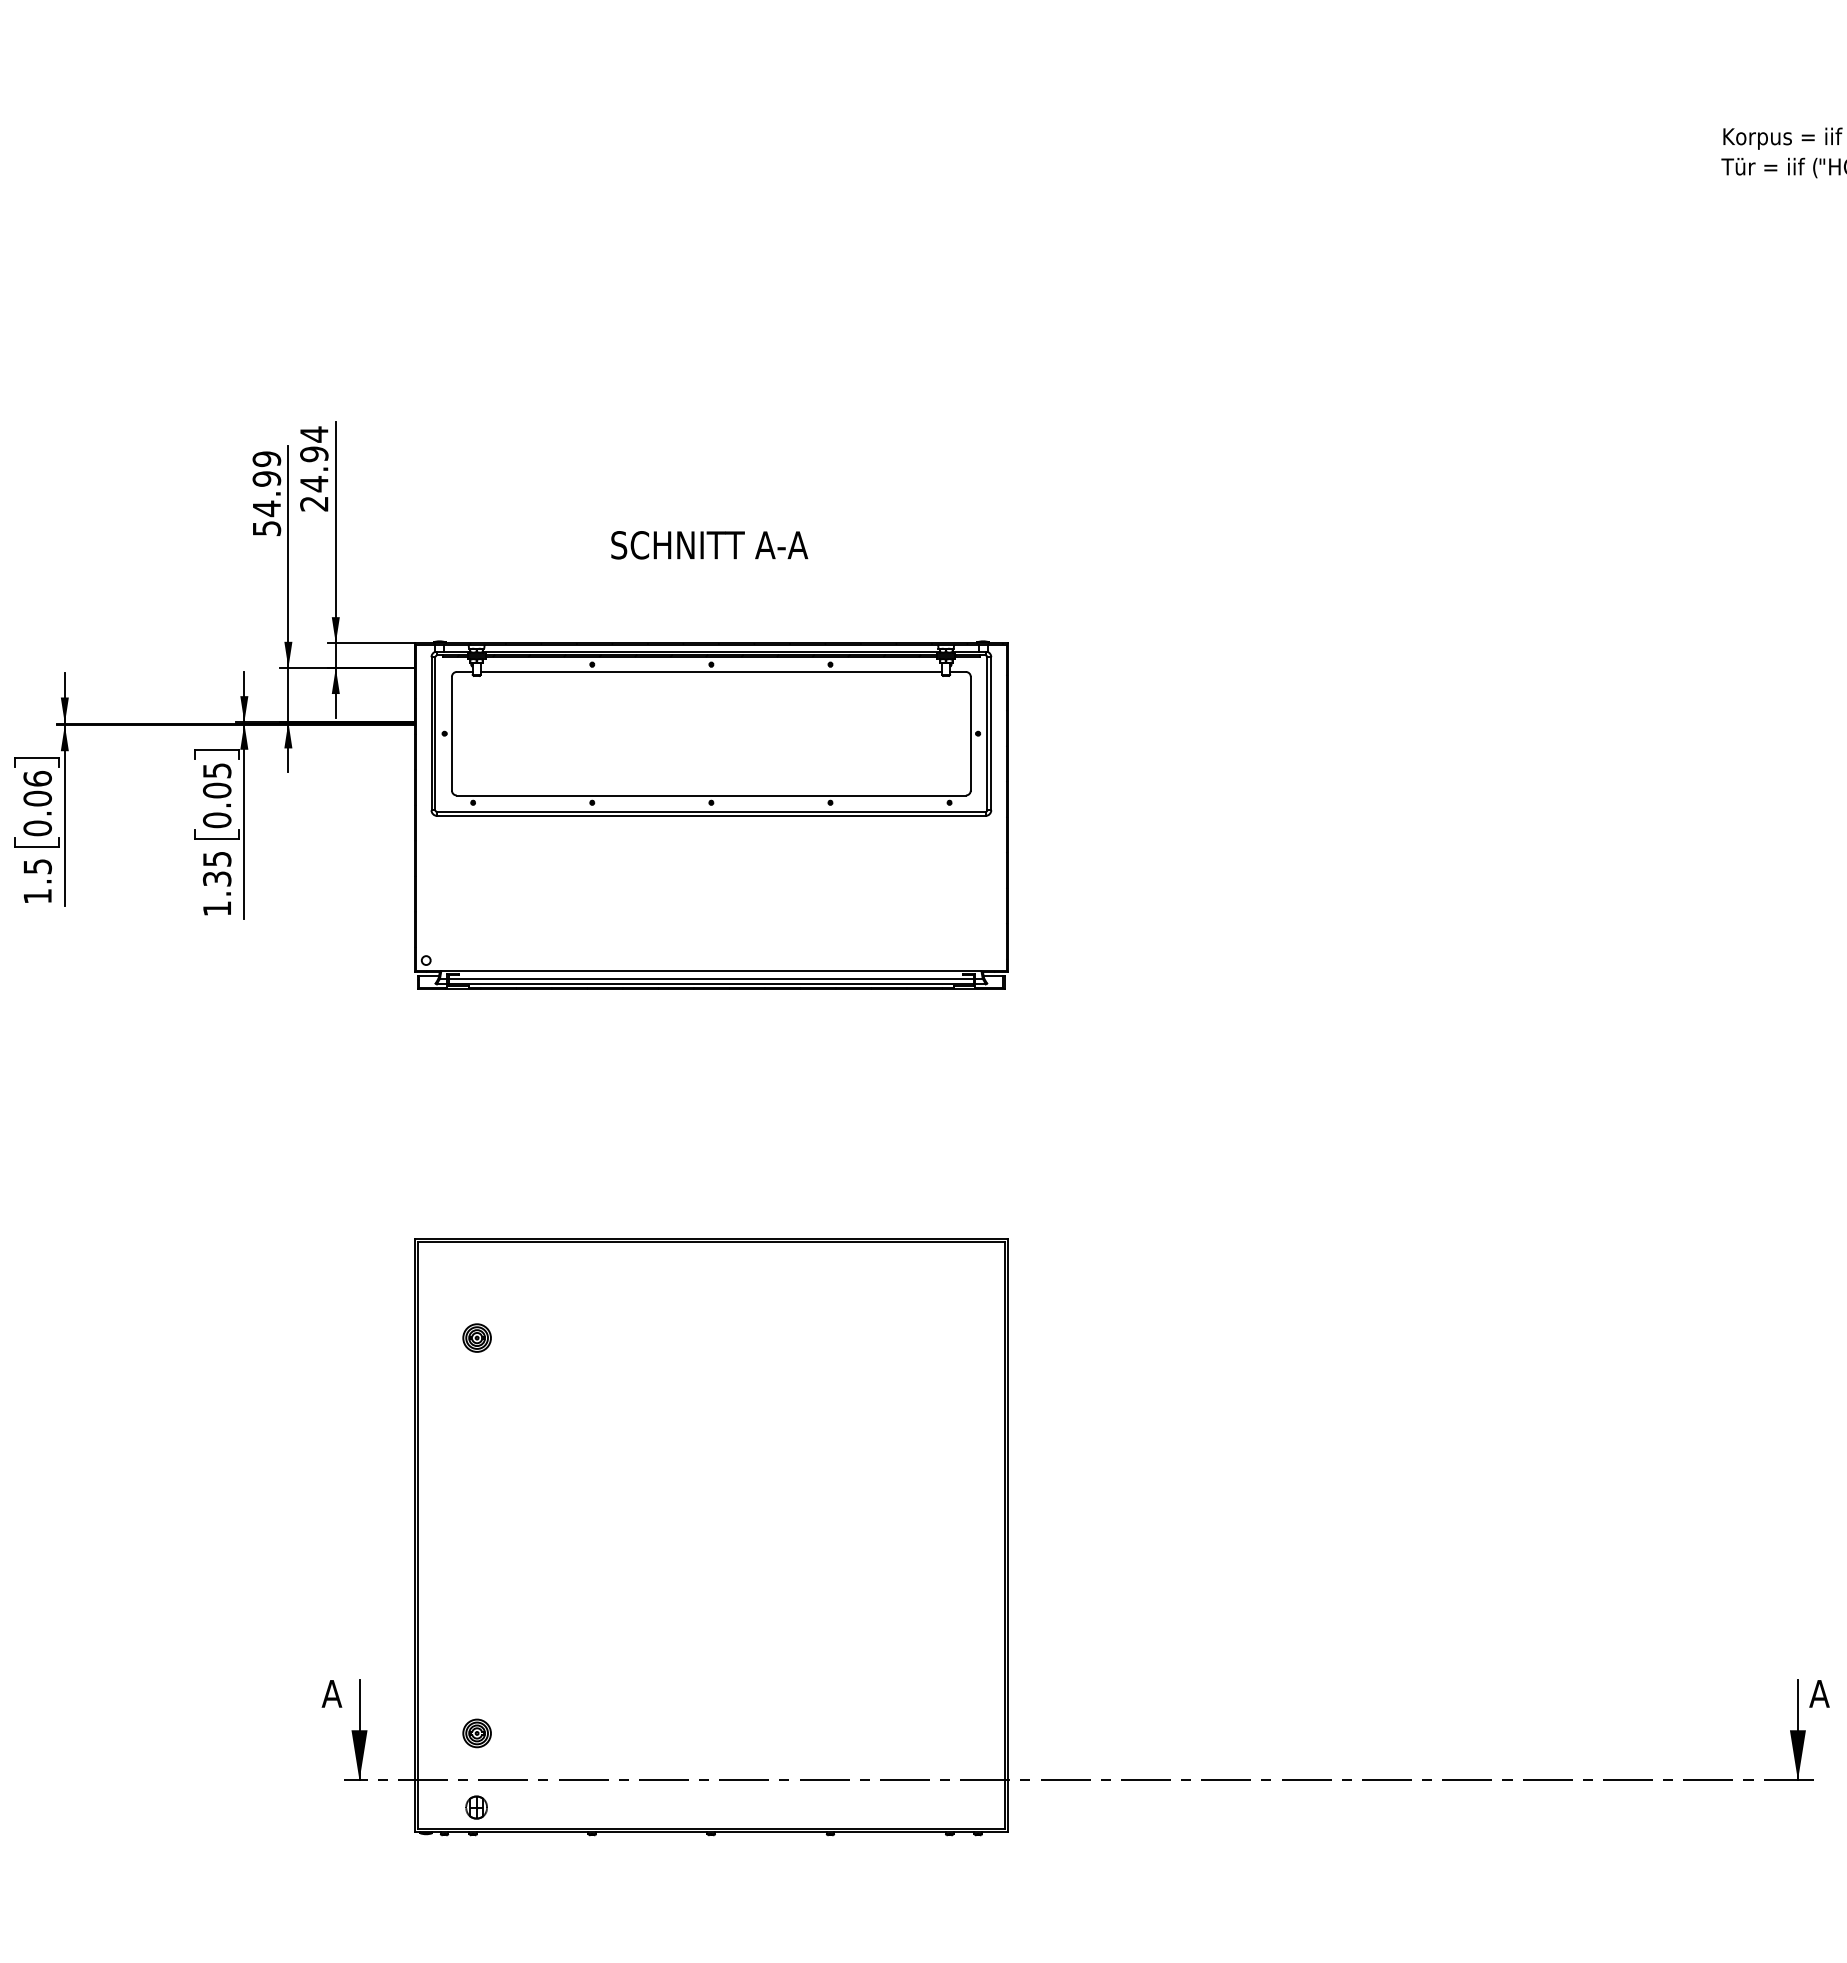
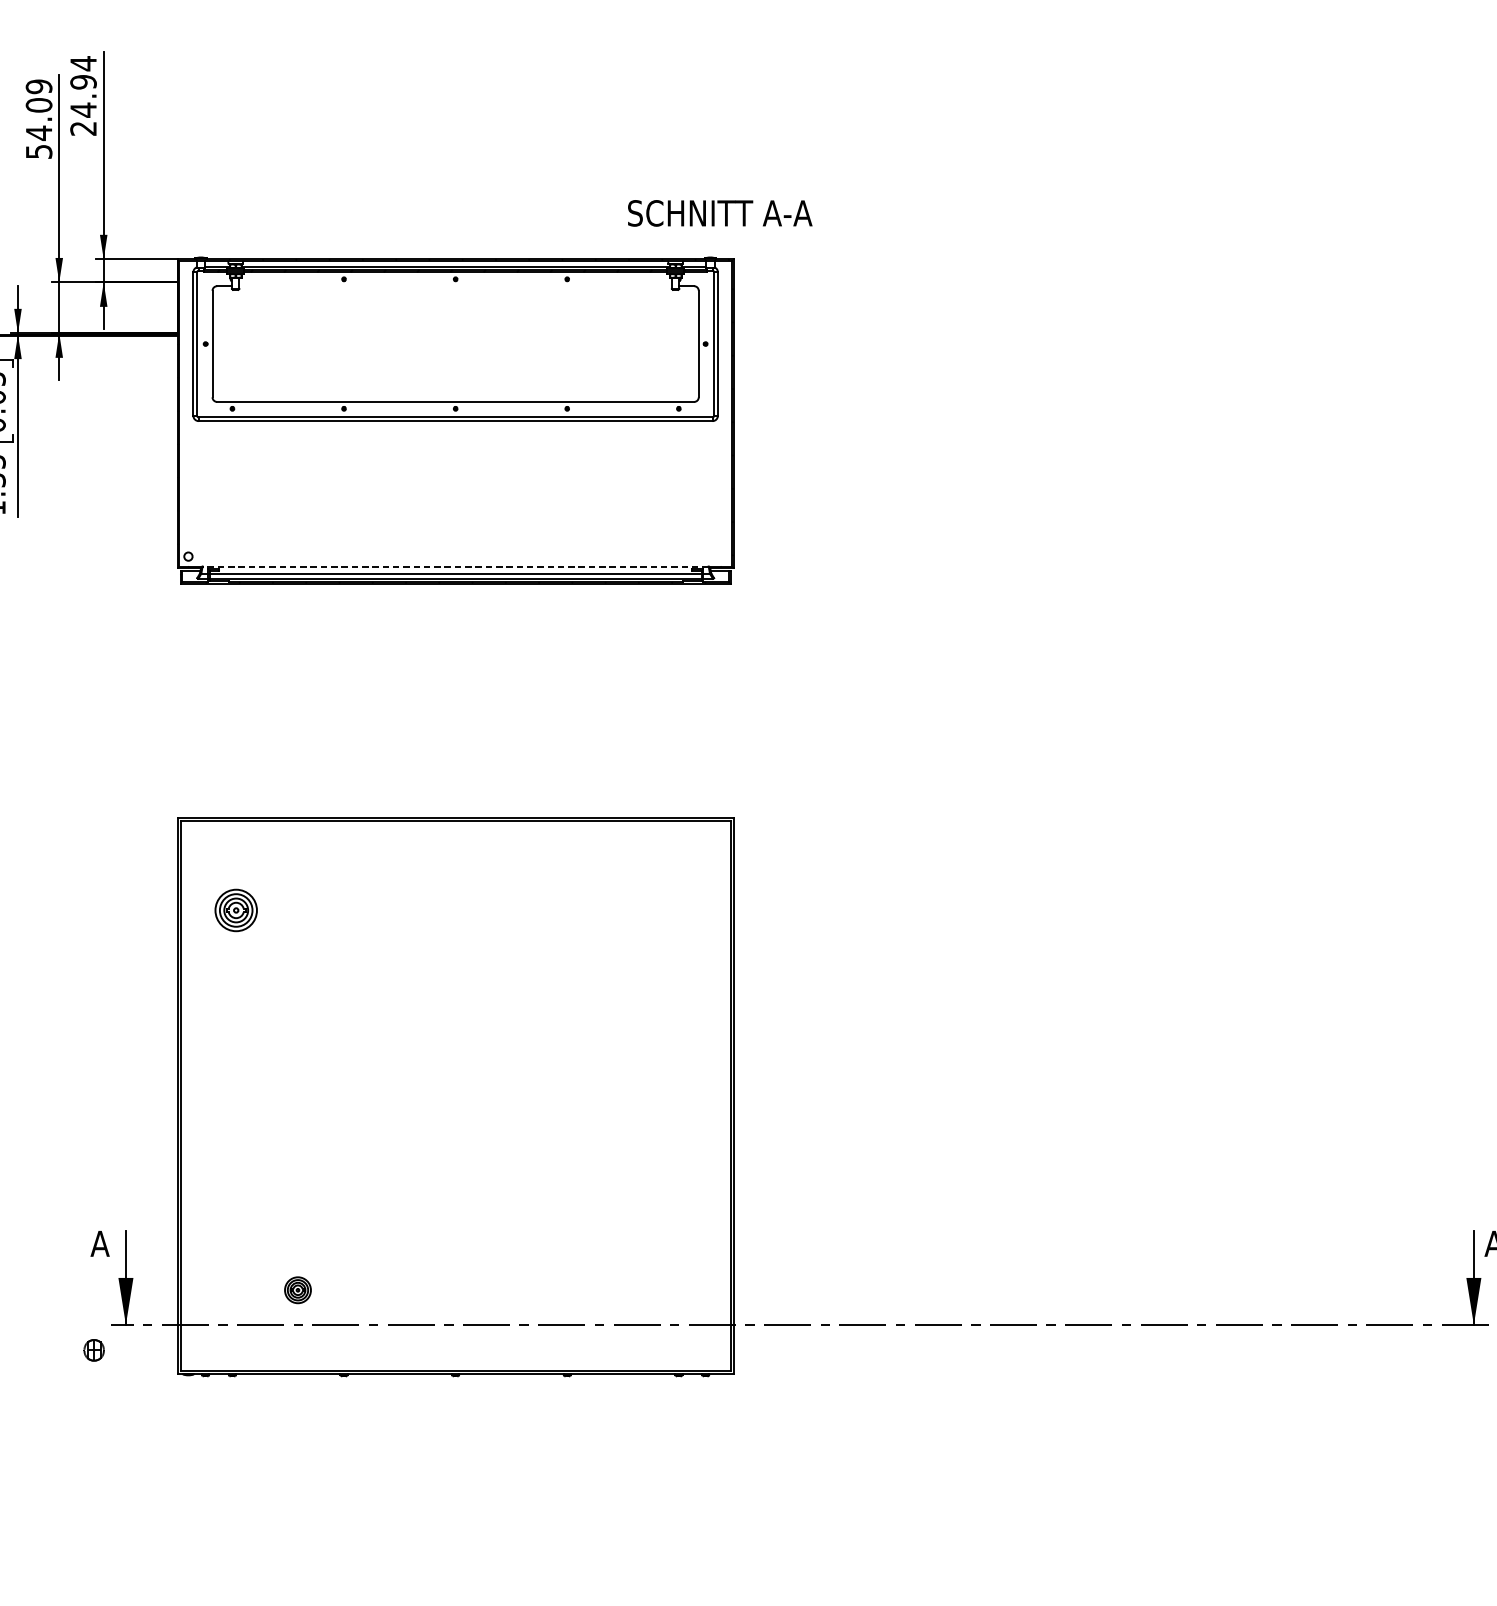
text: (266, 478) -> (38, 104), 54.99 -> 54.09
text: (709, 545) -> (720, 213), moved
line: (711, 671) -> (455, 285), removed
line: (710, 971) -> (454, 566), solid -> dashed
part: (476, 1337) -> (235, 909), size x1.6
part: (476, 1733) -> (297, 1290), moved
part: (476, 1807) -> (94, 1350), moved

